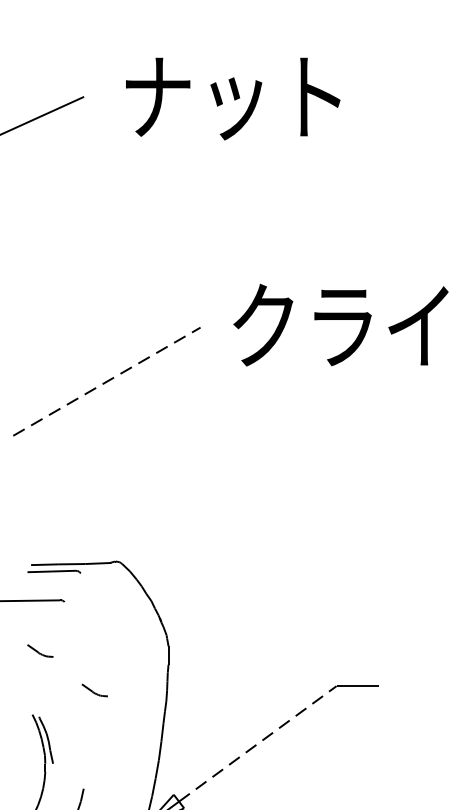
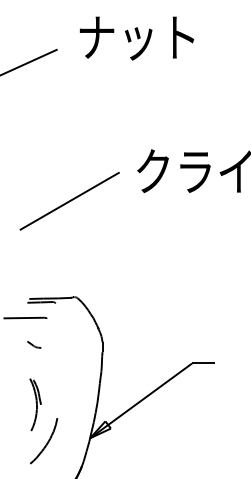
text: (234, 98) -> (137, 38), moved
line: (106, 382) -> (69, 201), dashed -> solid
part: (95, 689) -> (63, 365), removed
line: (258, 744) -> (150, 394), dashed -> solid

